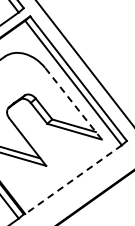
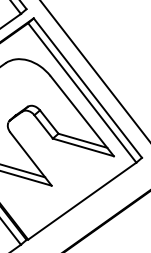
line: (73, 103) -> (82, 115), dashed -> solid
line: (73, 179) -> (82, 200), dashed -> solid

